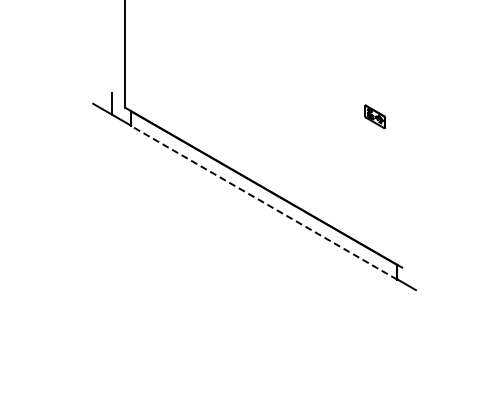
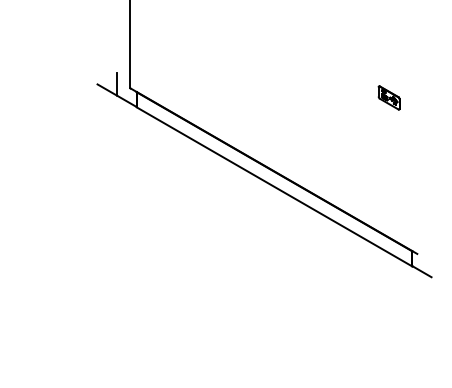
line: (264, 202) -> (274, 186), dashed -> solid

